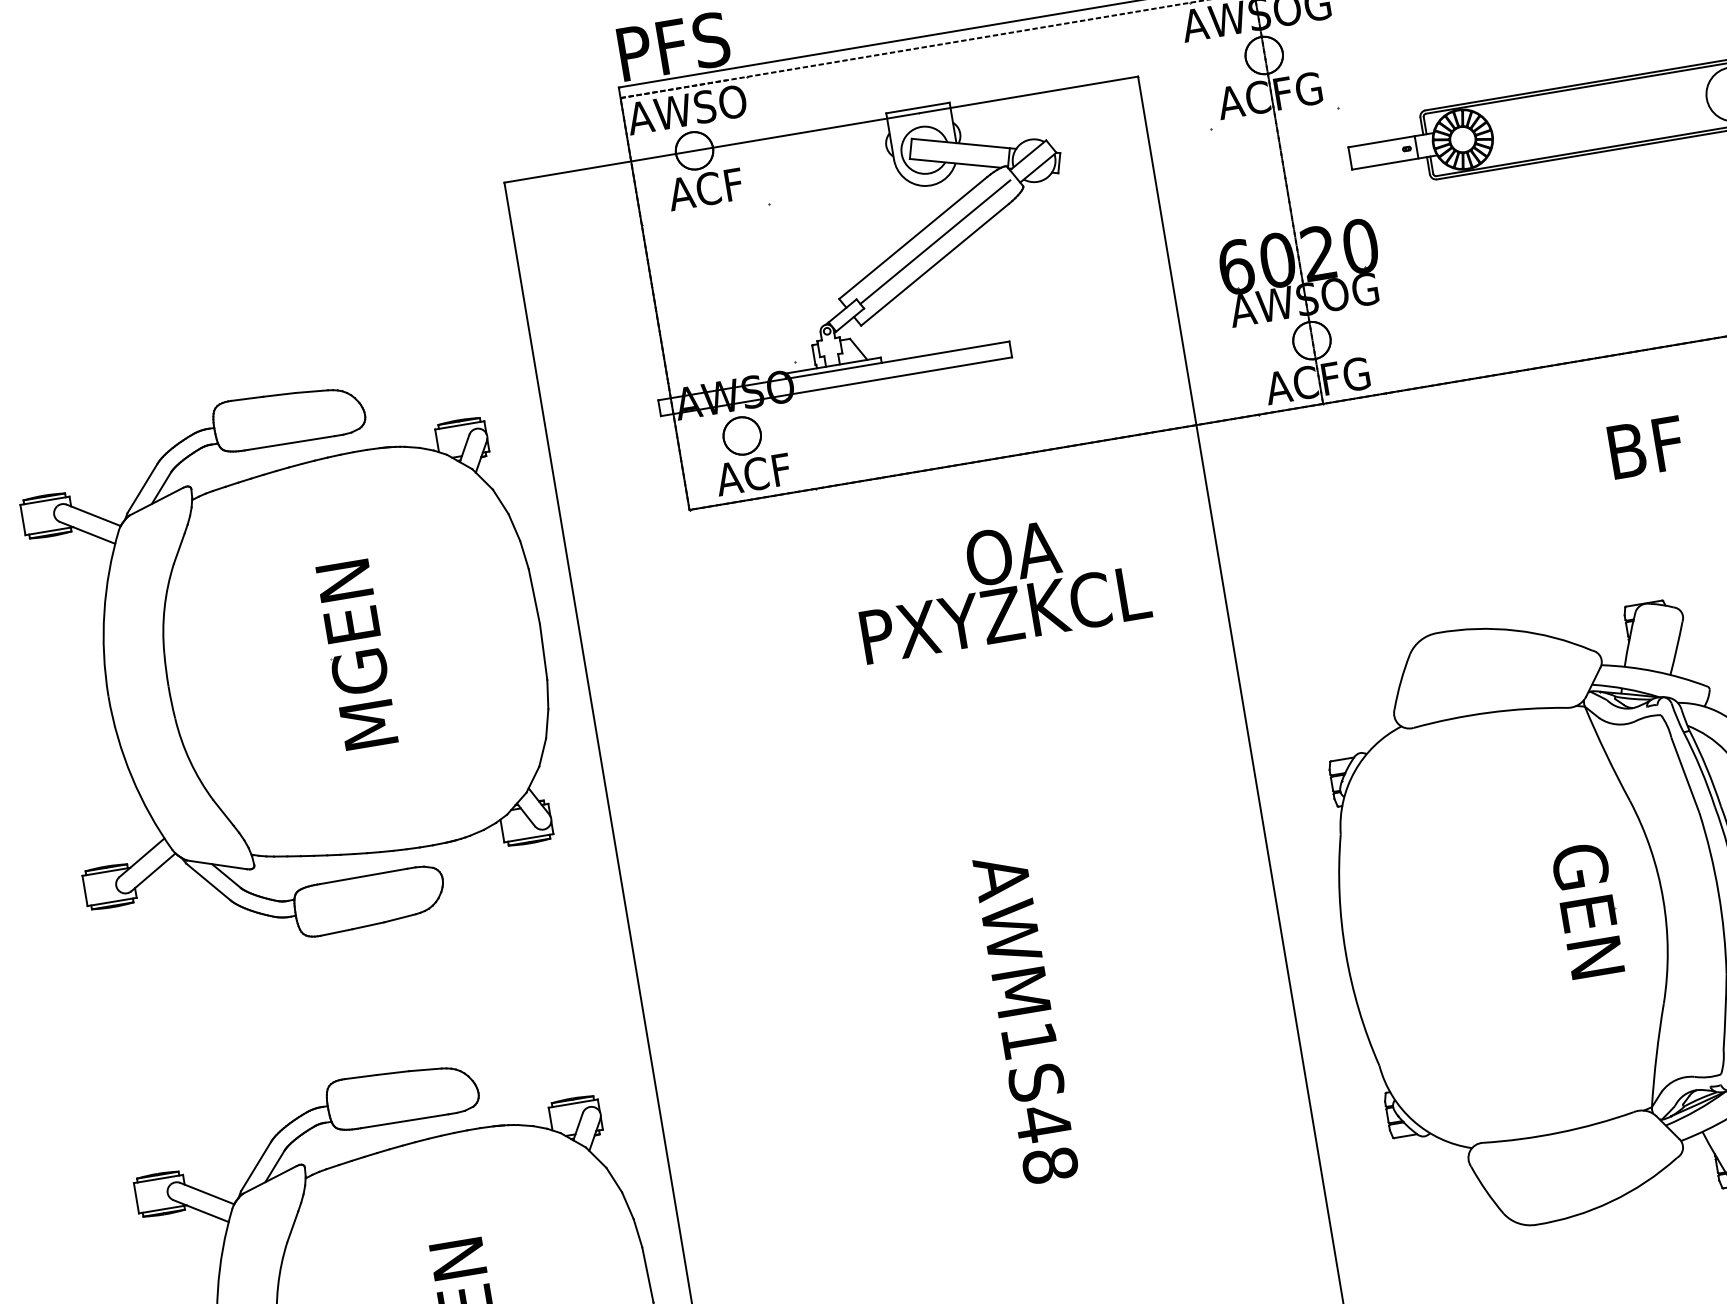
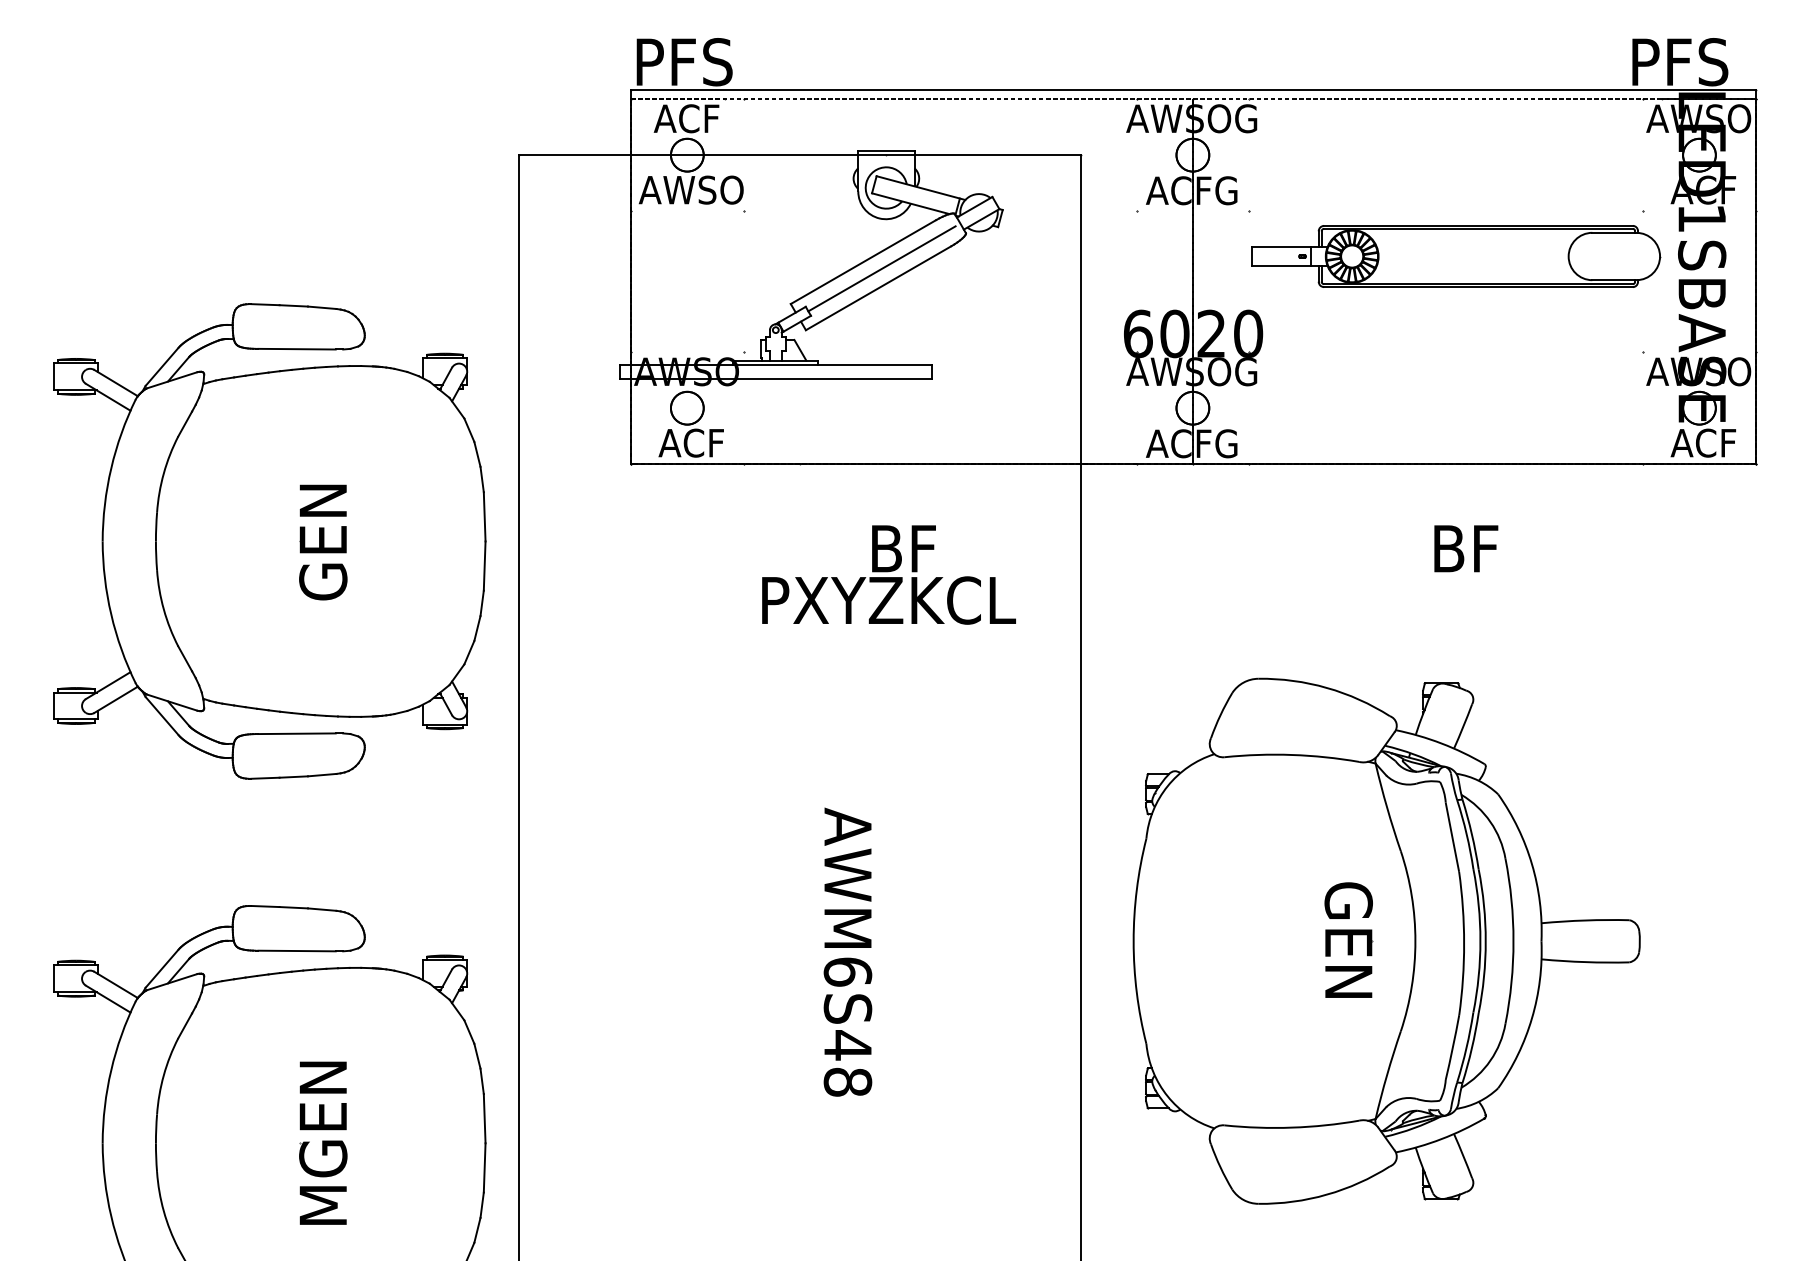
text: (686, 109) -> (686, 118), AWSO -> ACF
text: (704, 188) -> (690, 189), ACF -> AWSO
text: (1012, 553) -> (903, 548), OA -> BF
text: (357, 653) -> (323, 540), MGEN -> GEN
text: (1028, 1040) -> (847, 971), AWM1S48 -> AWM6S48

